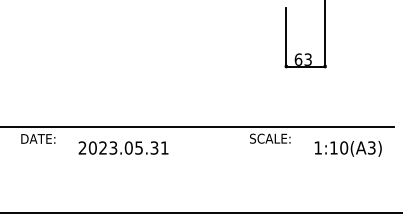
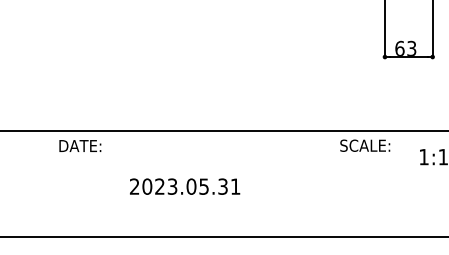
text: (123, 147) -> (184, 186), moved

